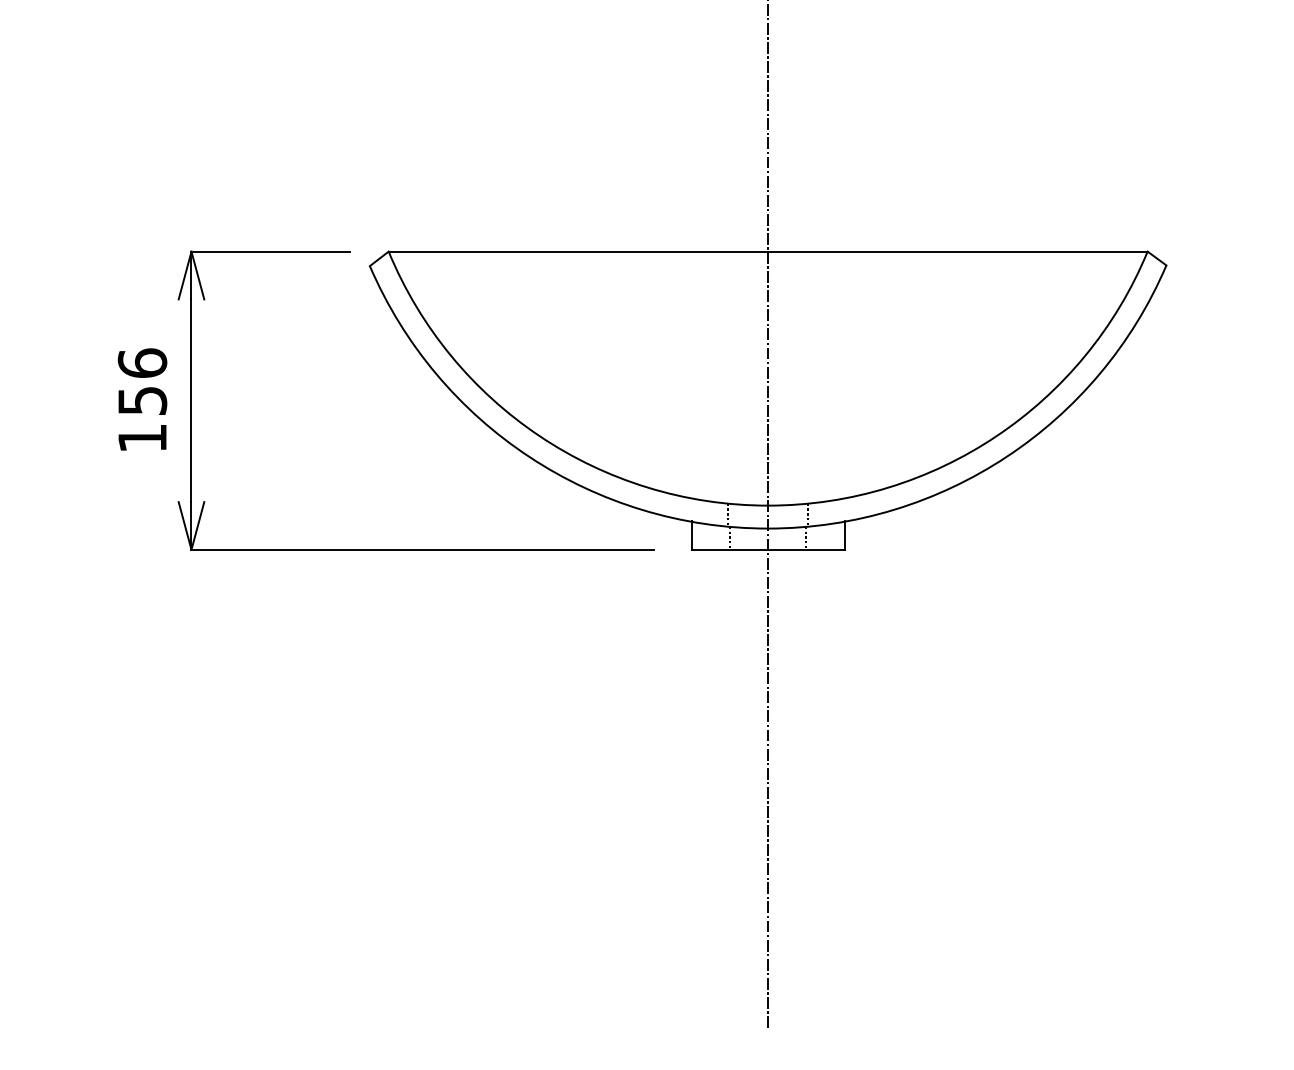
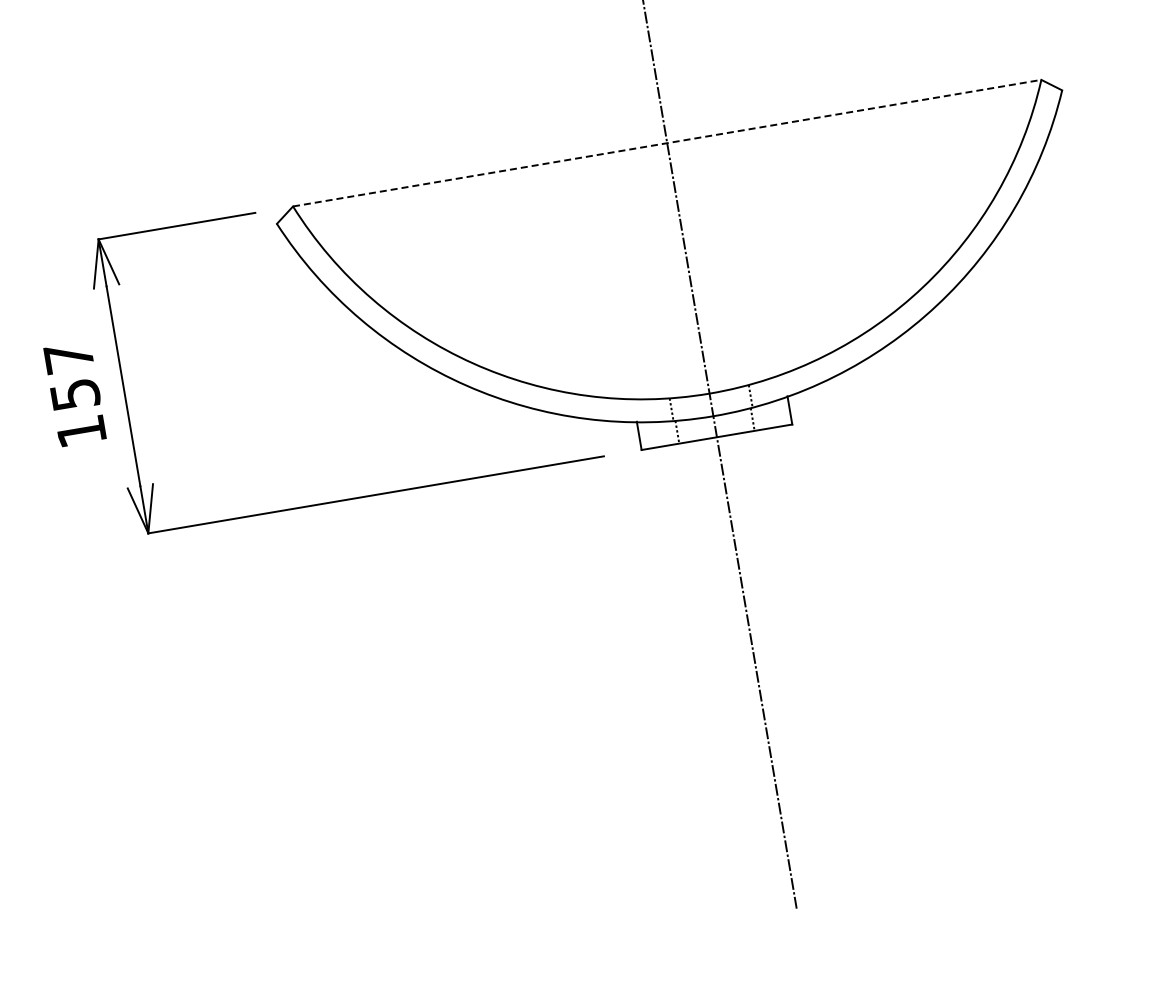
line: (768, 251) -> (667, 143), solid -> dashed
text: (142, 362) -> (68, 356), 156 -> 157

